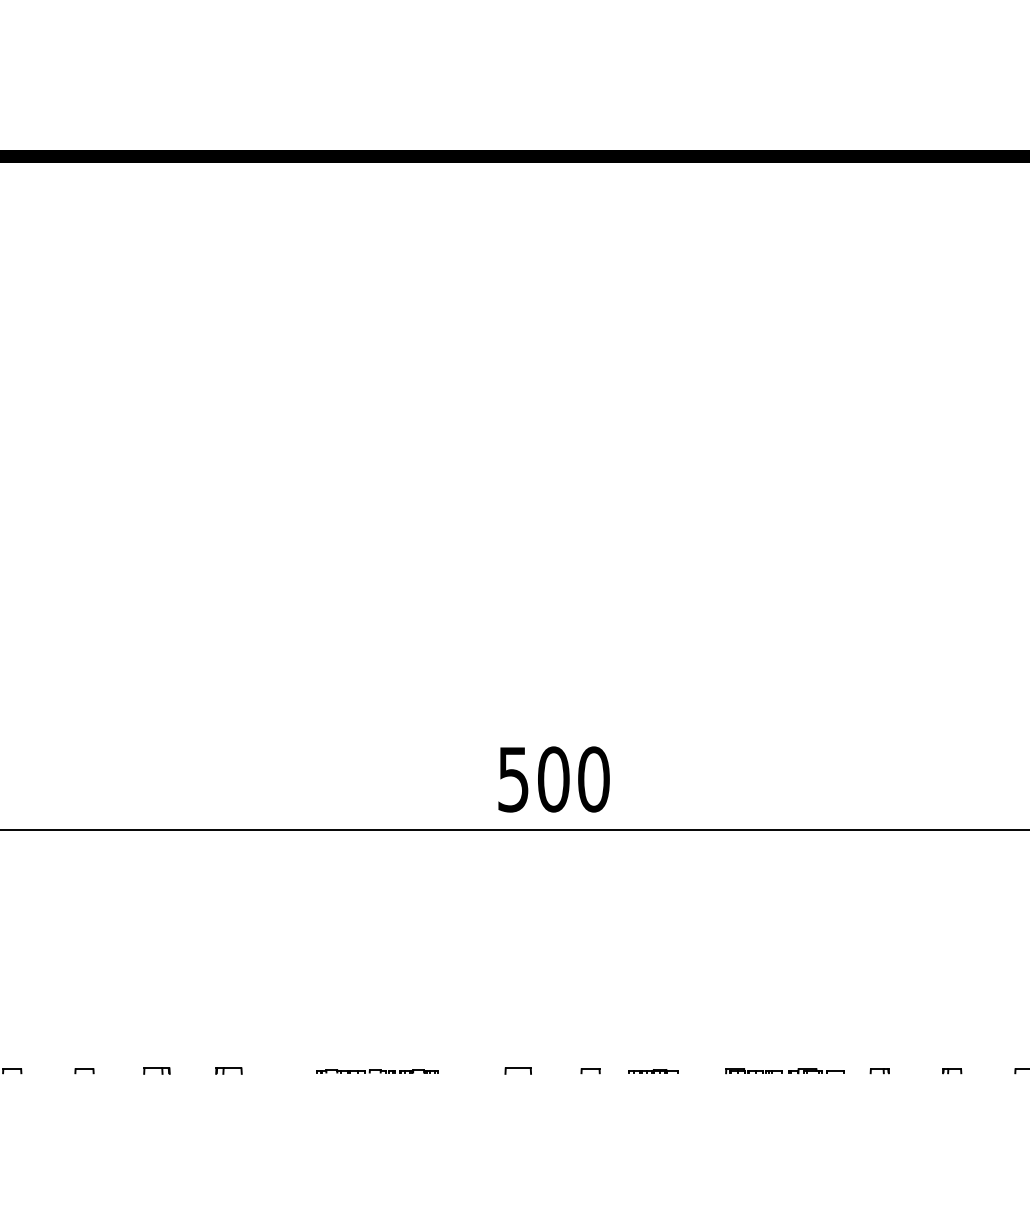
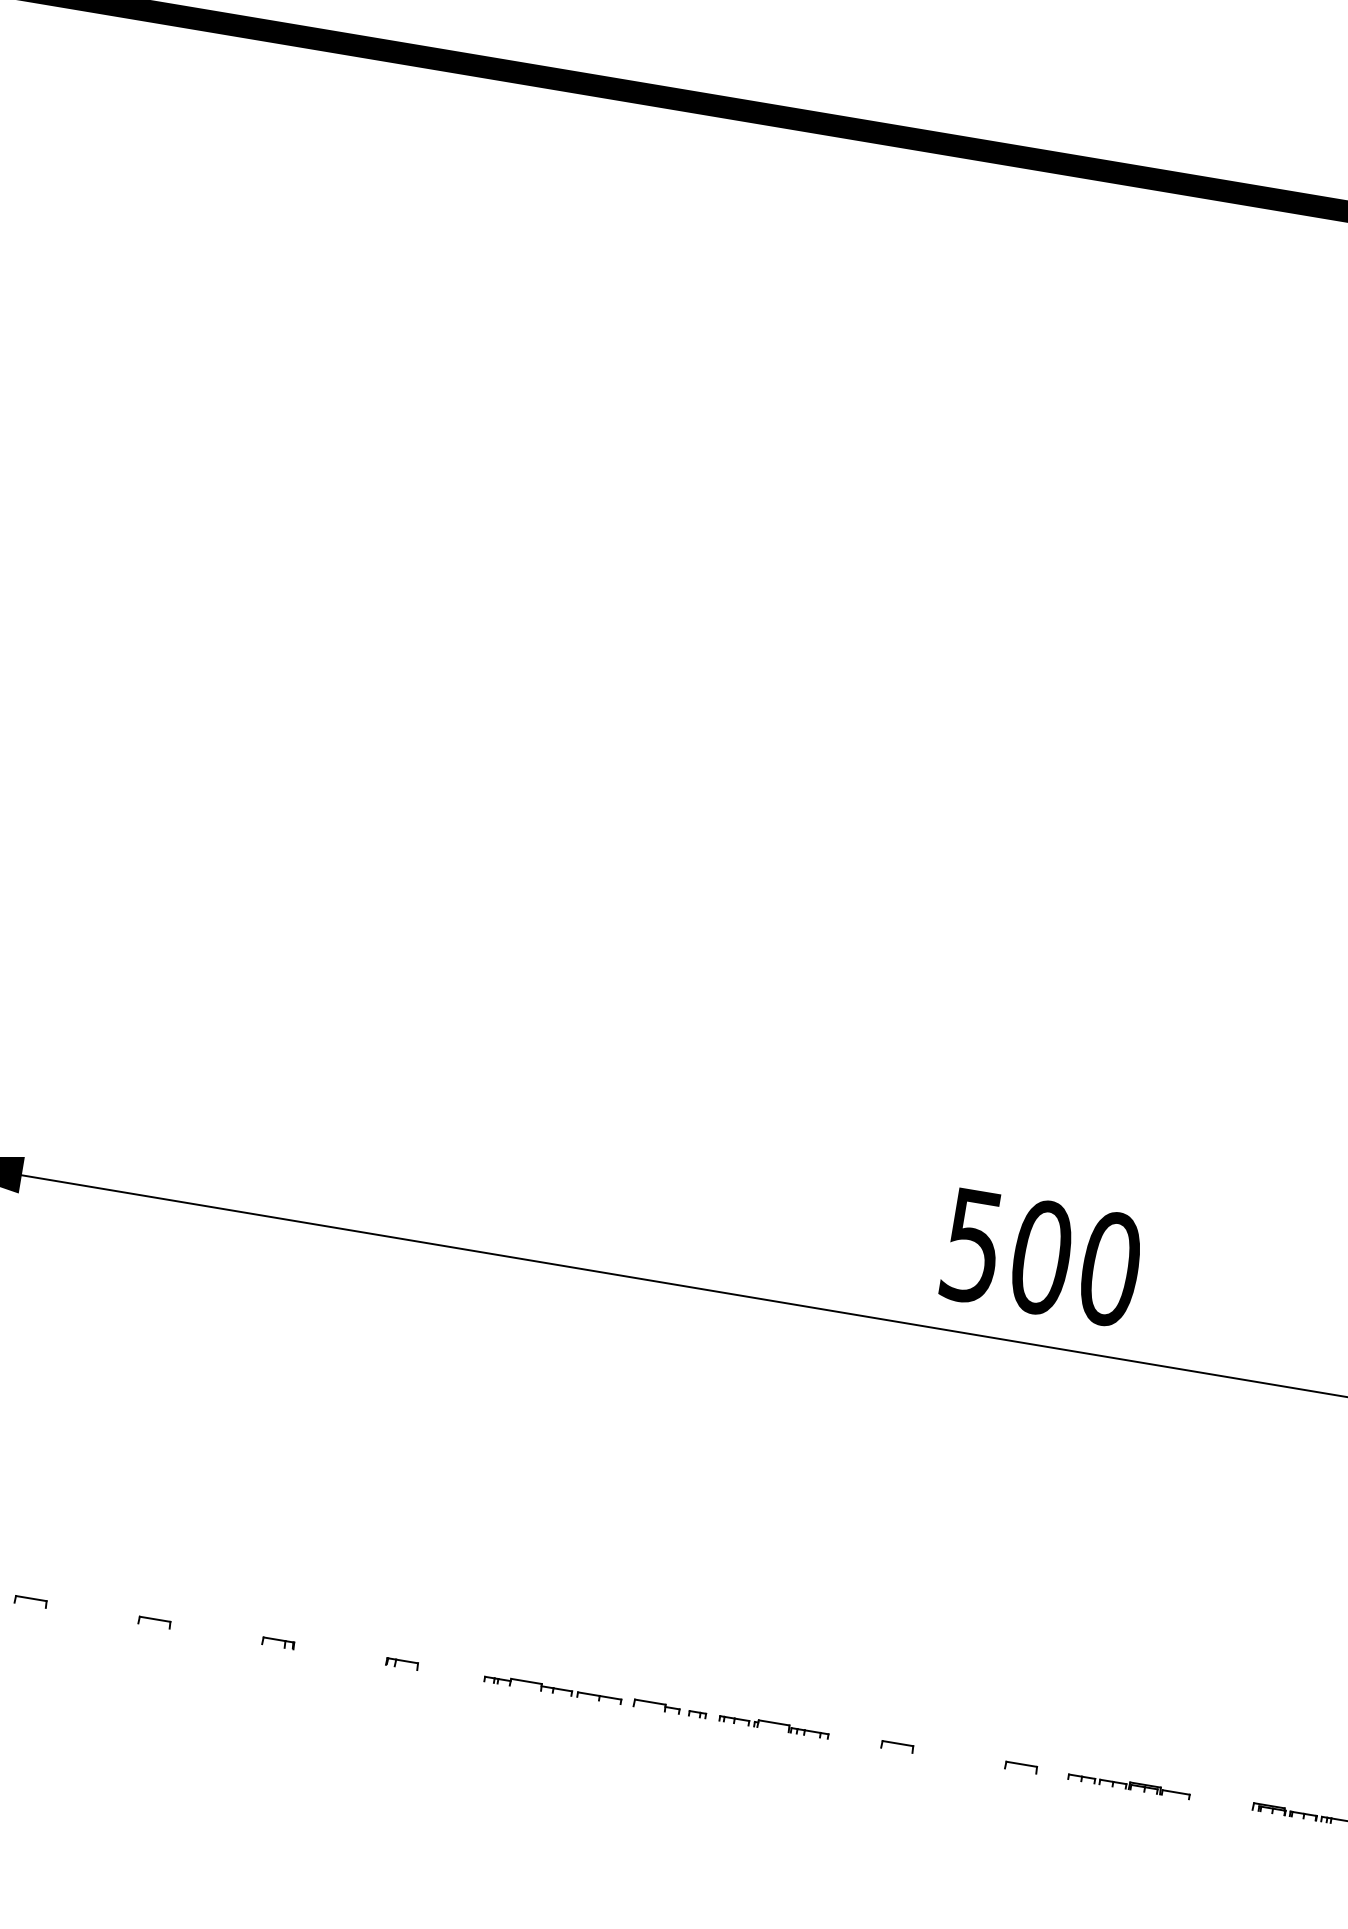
part: (156, 1071) -> (277, 1643), size x0.71
part: (229, 1071) -> (402, 1664), size x0.71
part: (377, 1071) -> (656, 1707), size x1.67
part: (518, 1071) -> (897, 1747), size x0.71
part: (653, 1071) -> (1128, 1786), size x1.43

